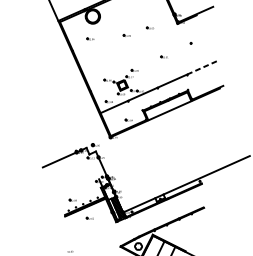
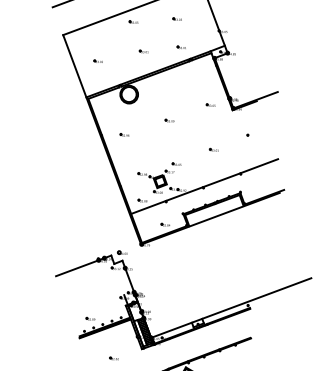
part: (149, 27) -> (210, 104), moved
part: (90, 38) -> (124, 134), moved
line: (201, 68) -> (258, 166), dashed -> solid
part: (89, 218) -> (113, 358), moved

